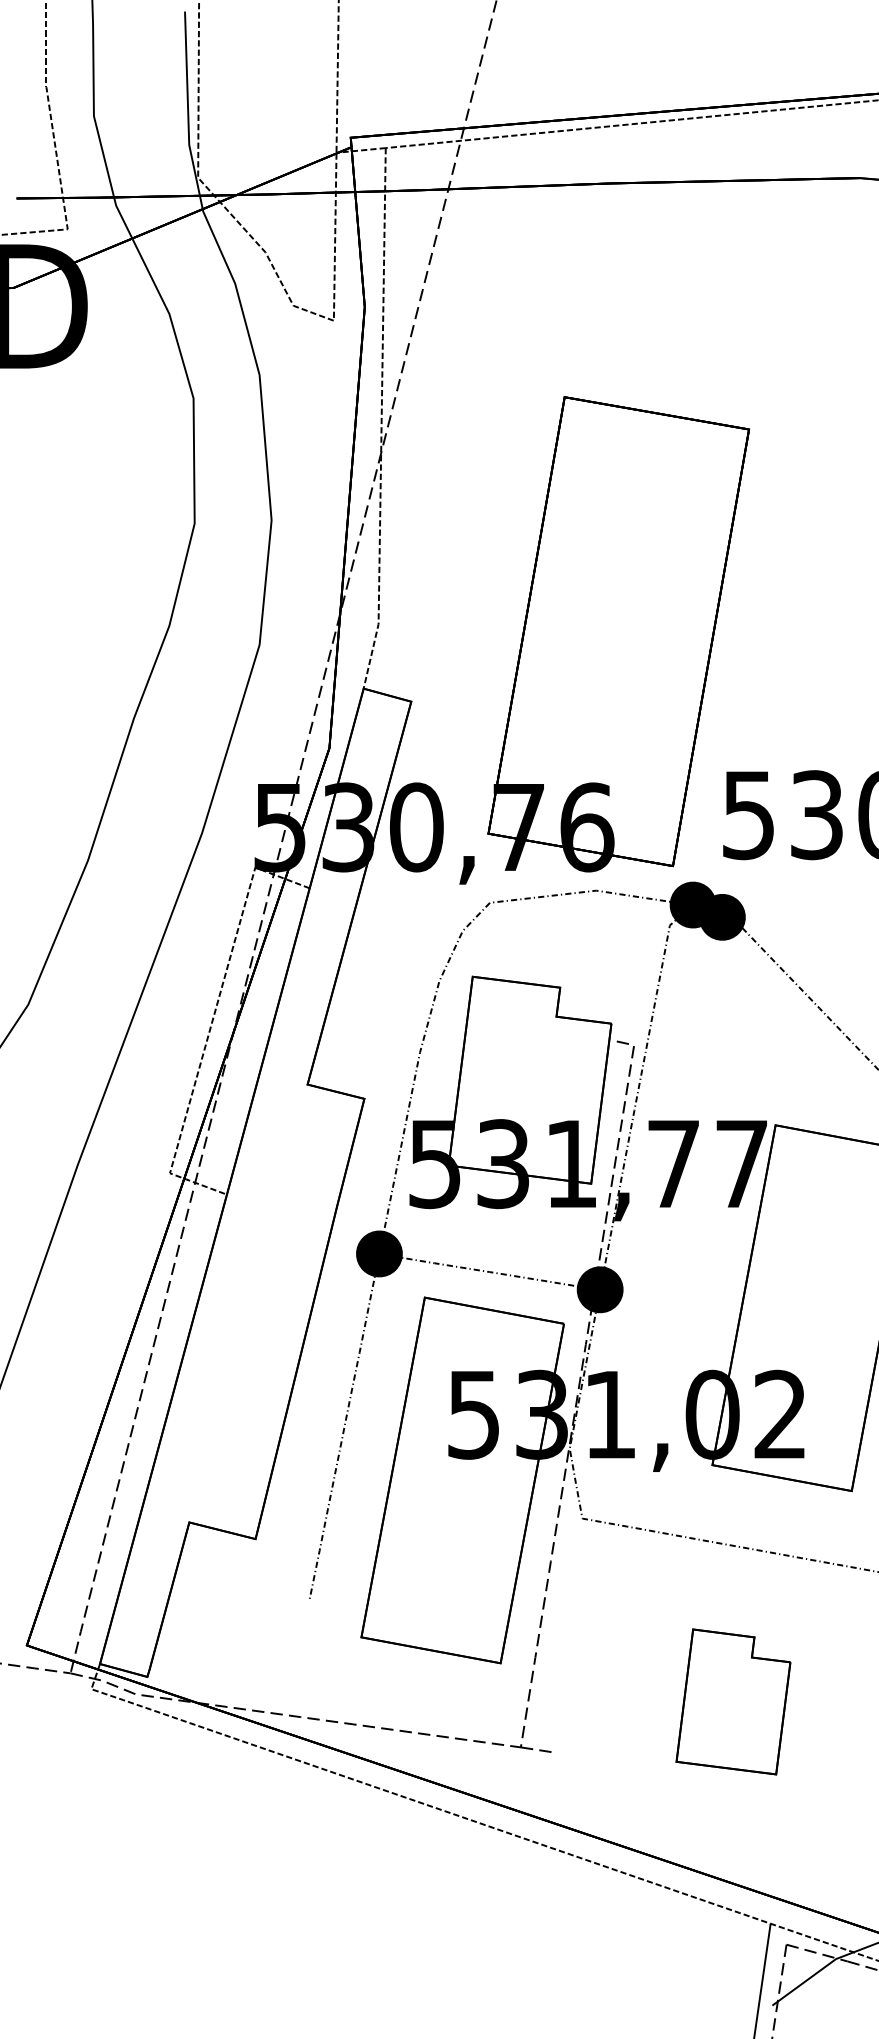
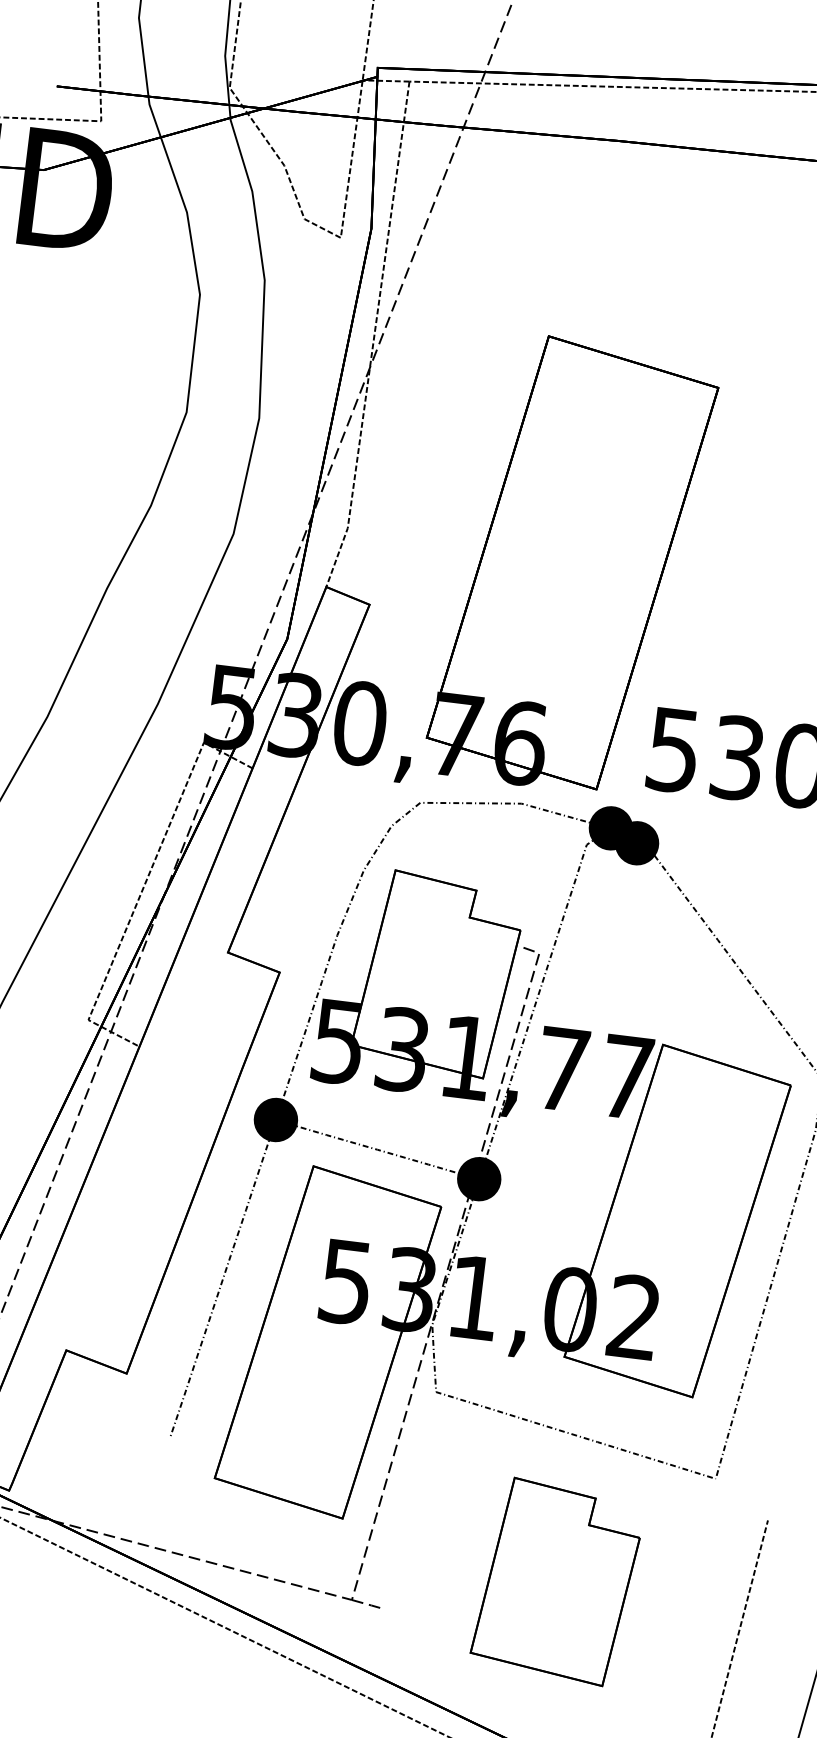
part: (733, 1701) -> (557, 1581), size x1.43

